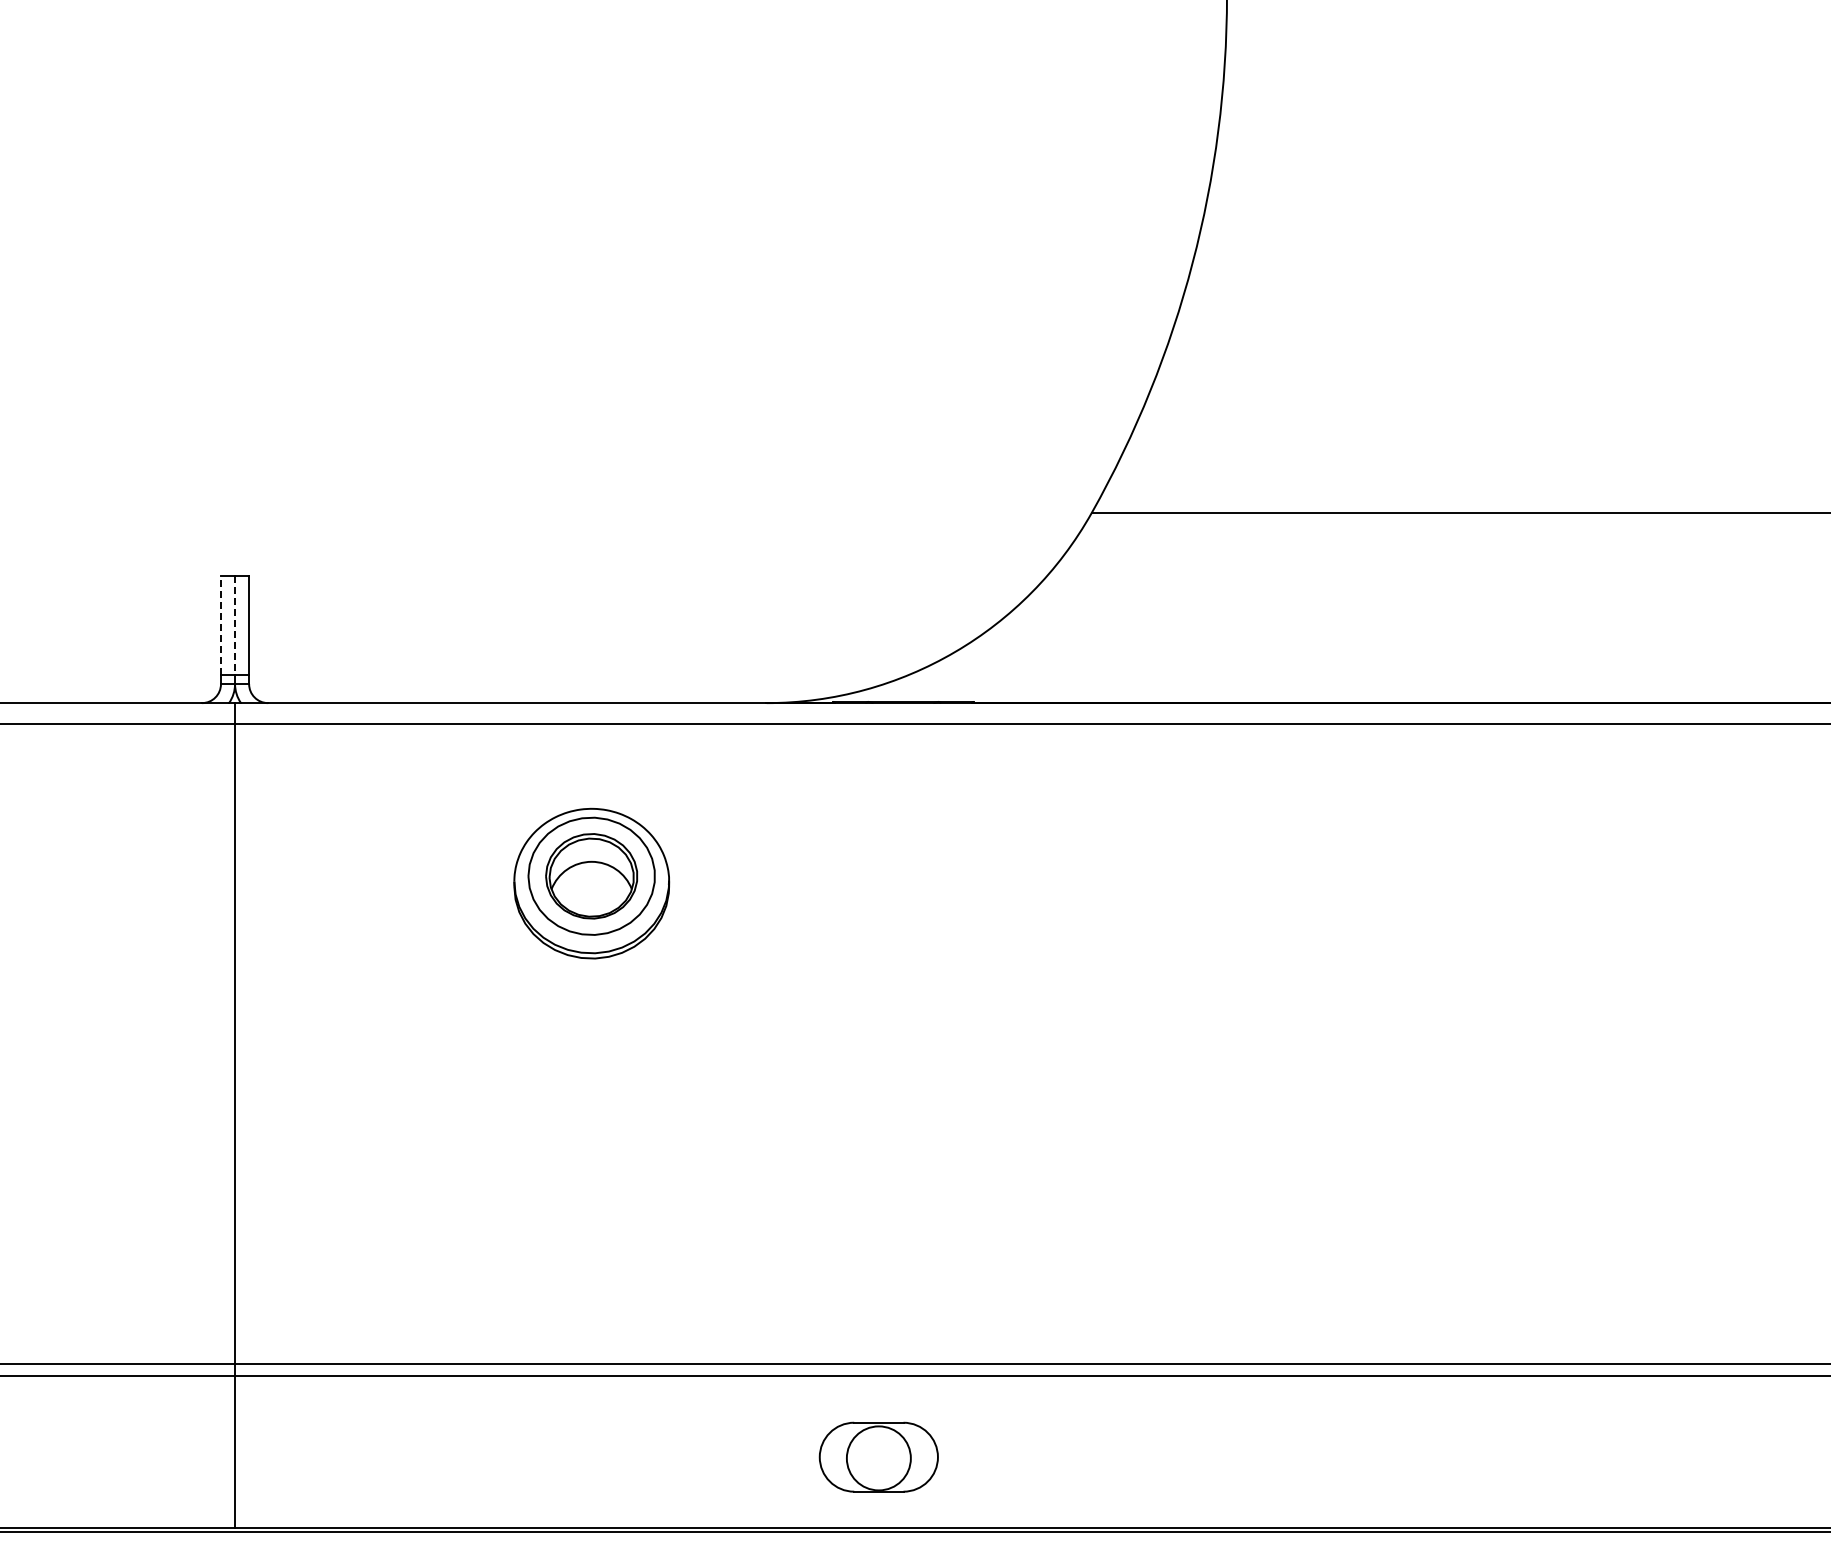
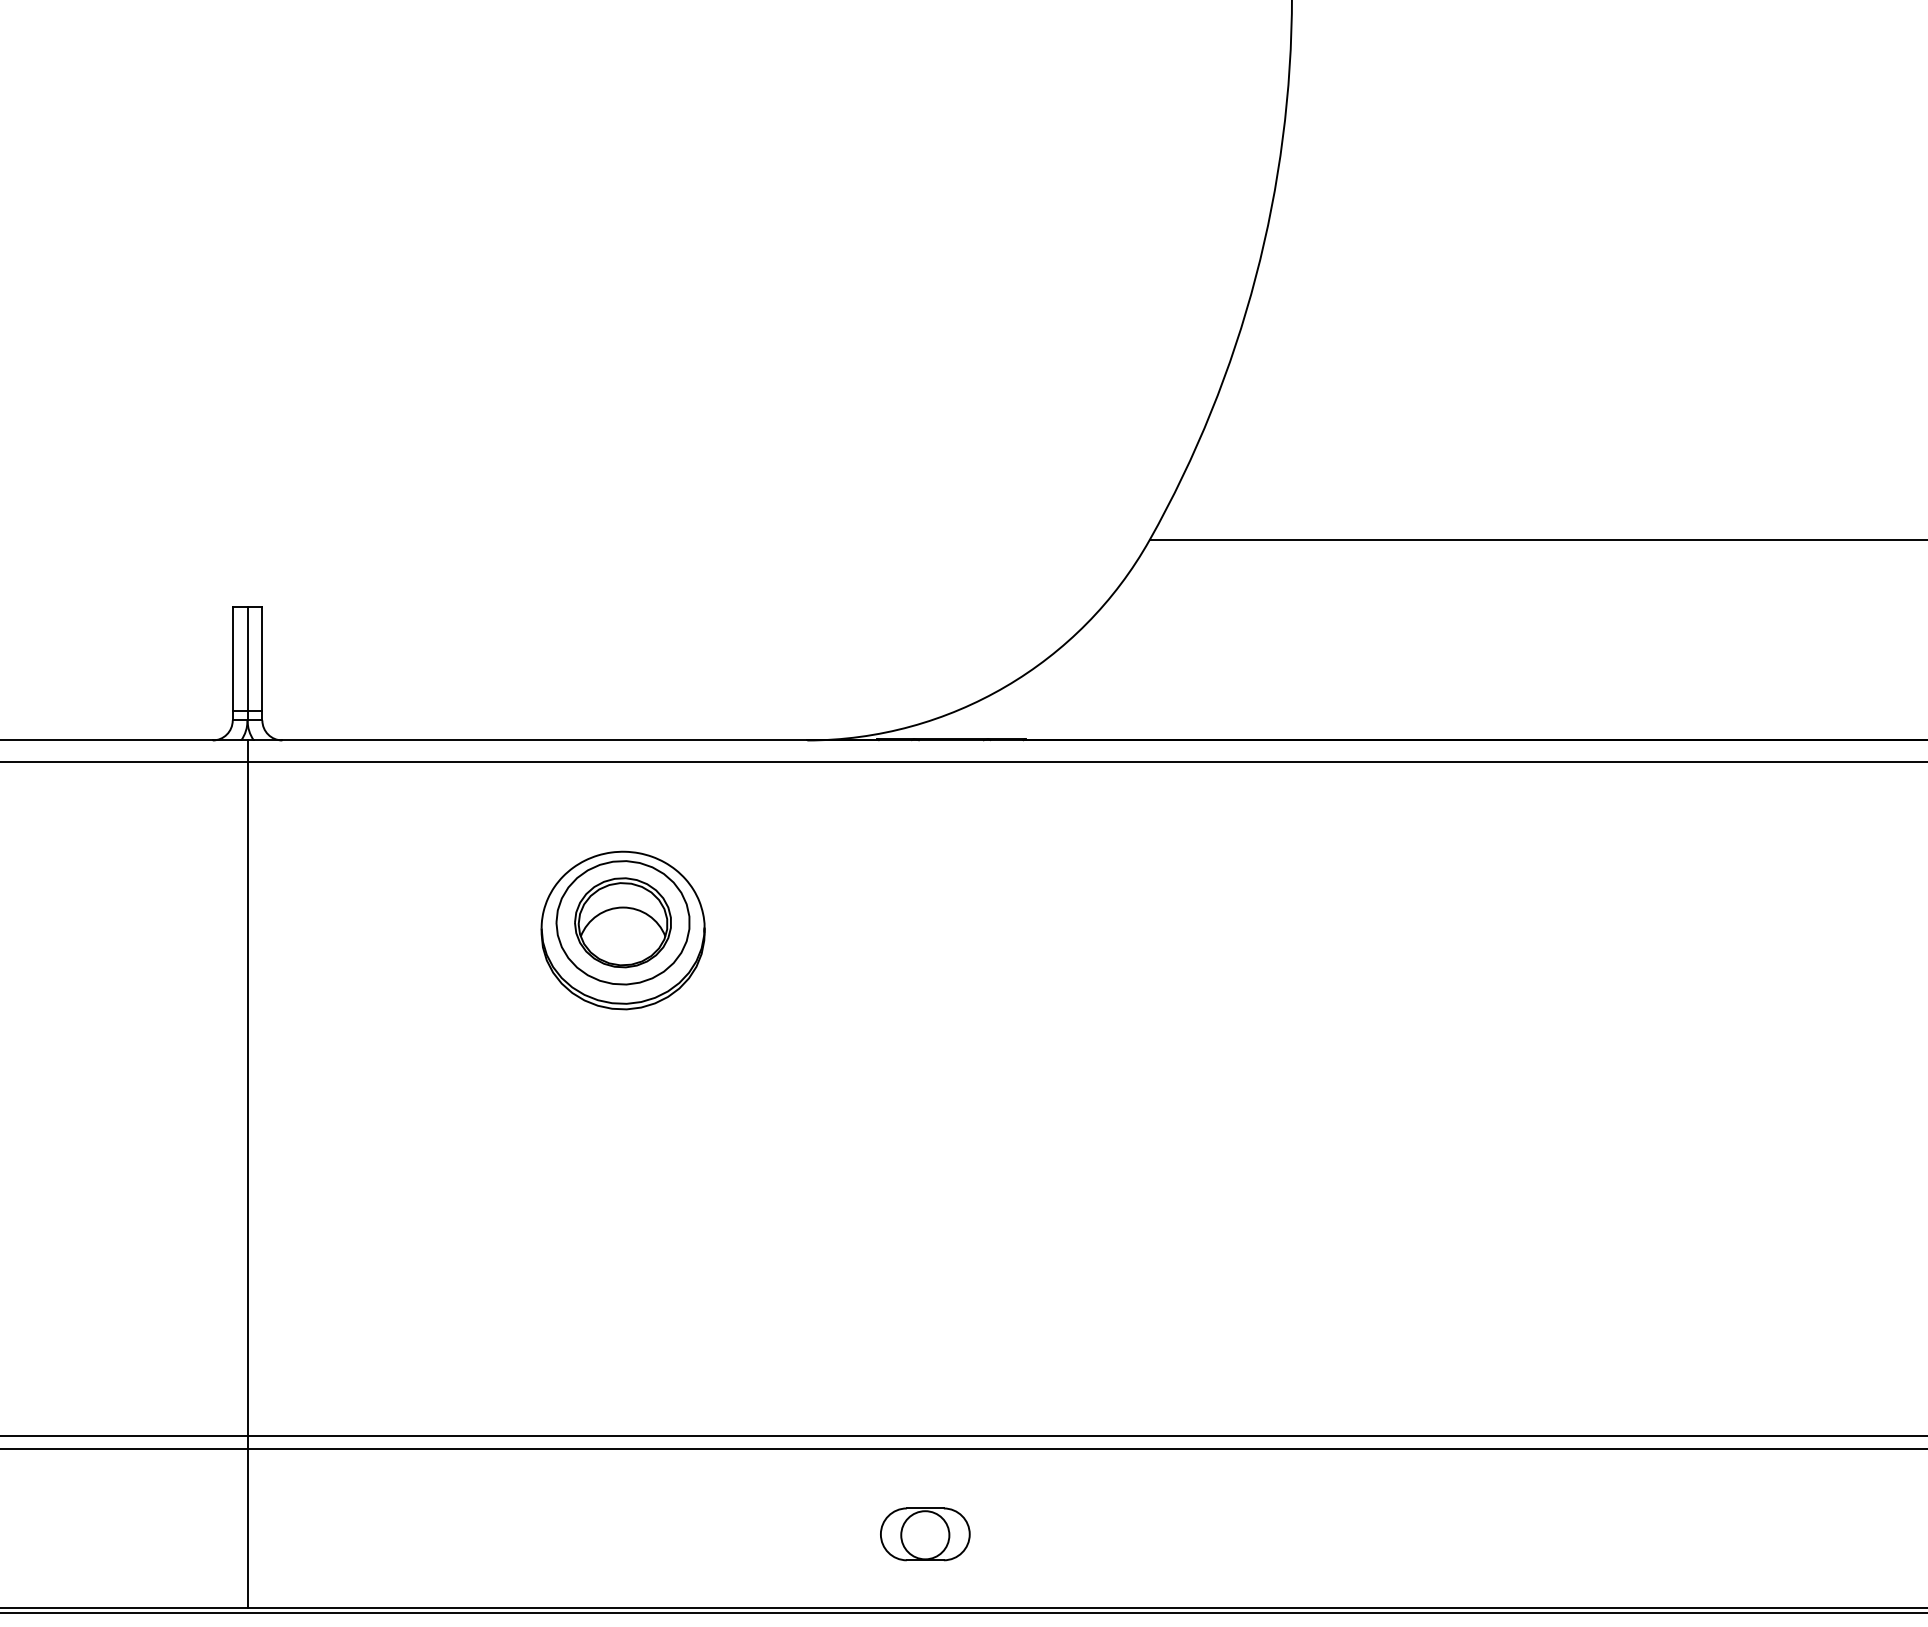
line: (220, 625) -> (232, 658), dashed -> solid
line: (235, 626) -> (248, 659), dashed -> solid
part: (878, 1456) -> (925, 1533), size x0.71

